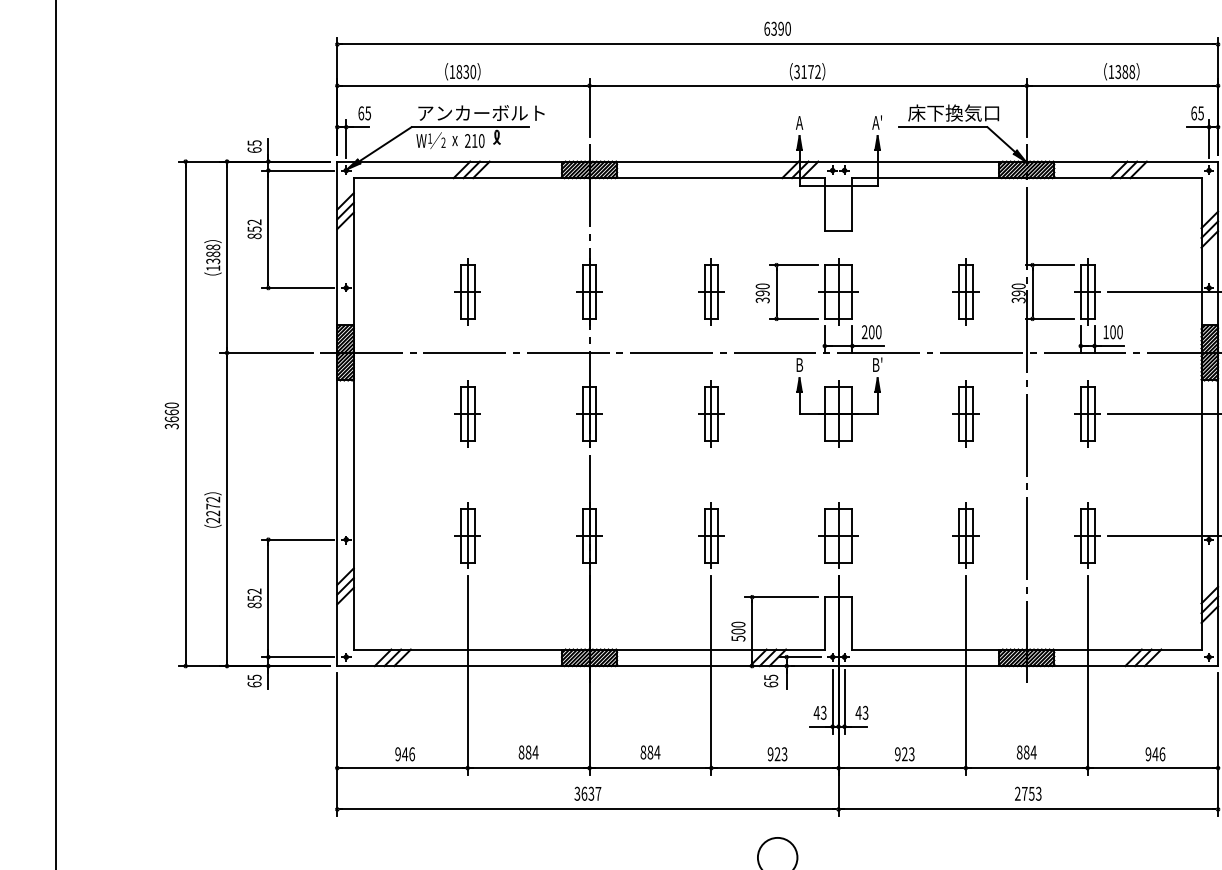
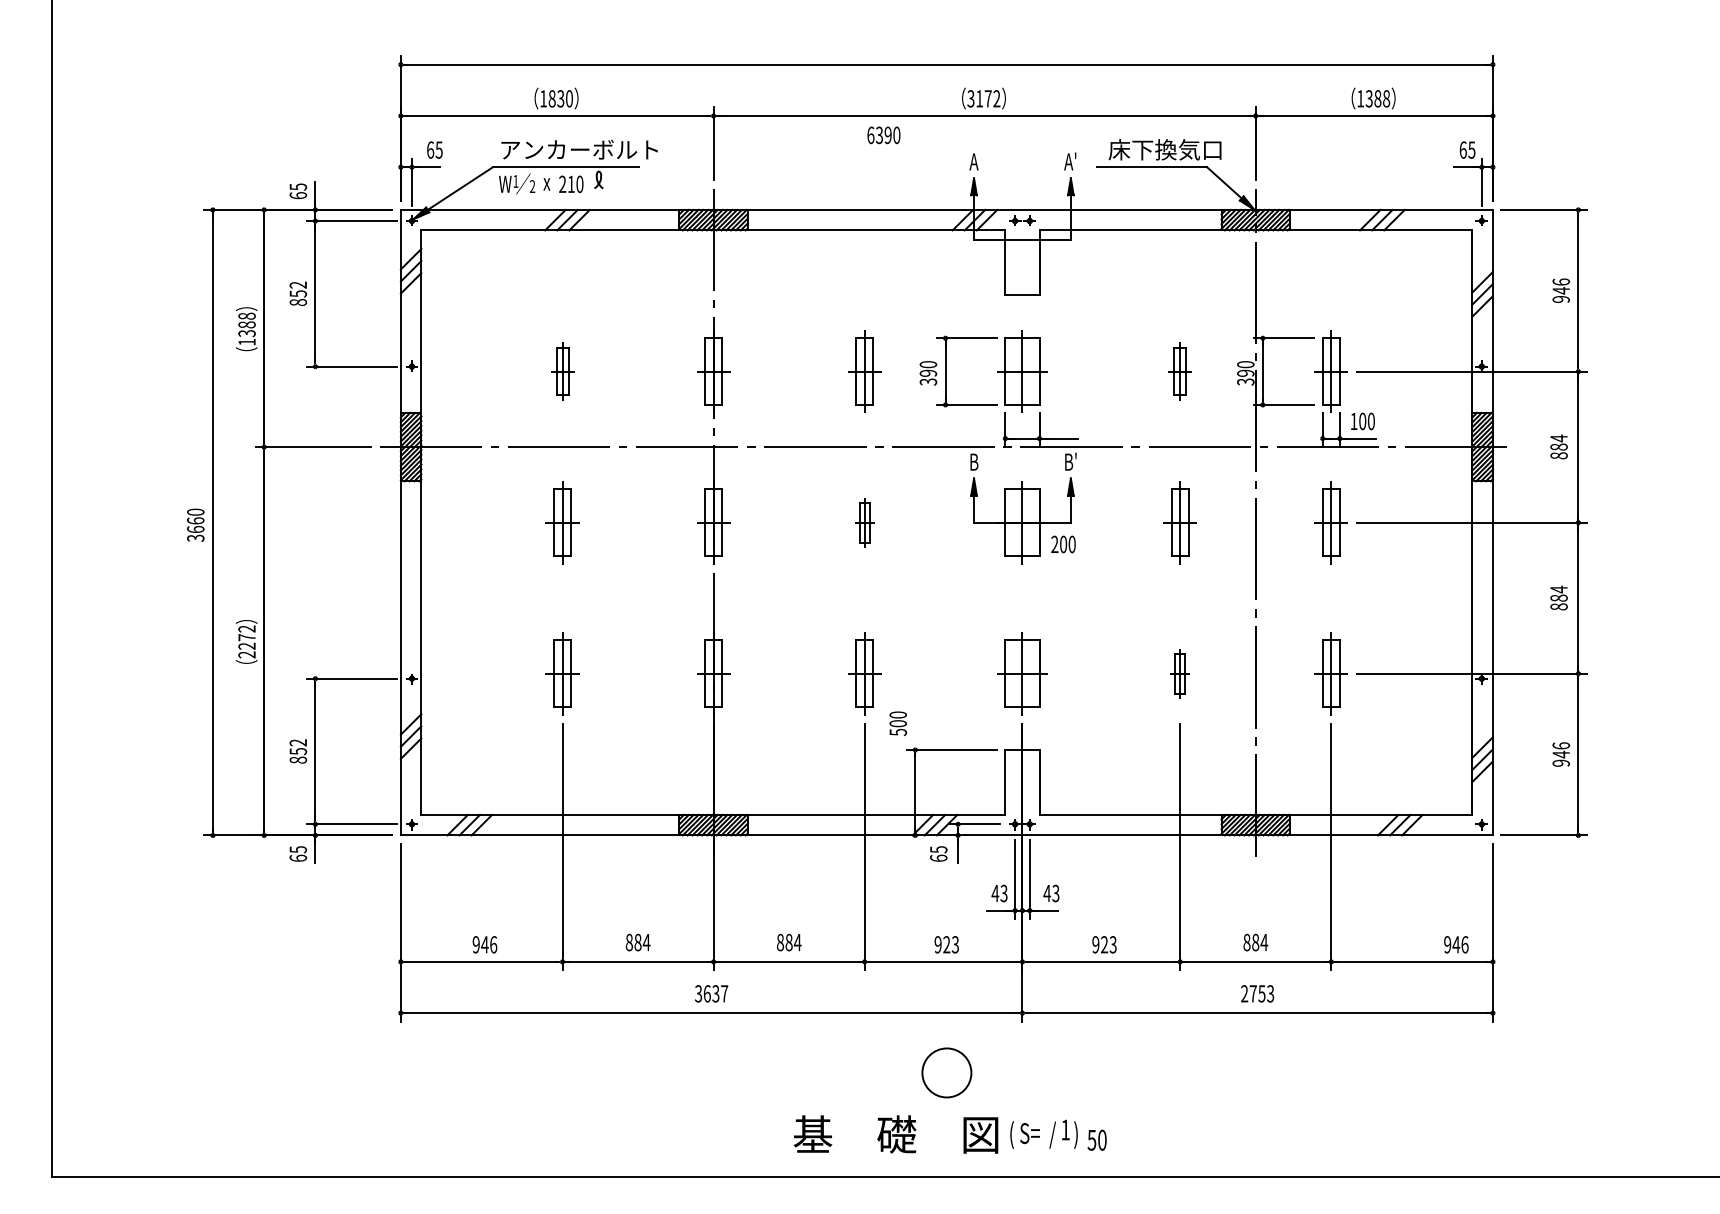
text: (777, 29) -> (883, 135), moved
part: (467, 291) -> (562, 371), size x0.7
part: (965, 291) -> (1179, 371), size x0.7
text: (871, 332) -> (1063, 544), moved
part: (711, 413) -> (864, 522), size x0.6
part: (965, 535) -> (1179, 673), size x0.6
text: (737, 631) -> (897, 723), moved
text: (1155, 754) -> (1456, 944), moved

